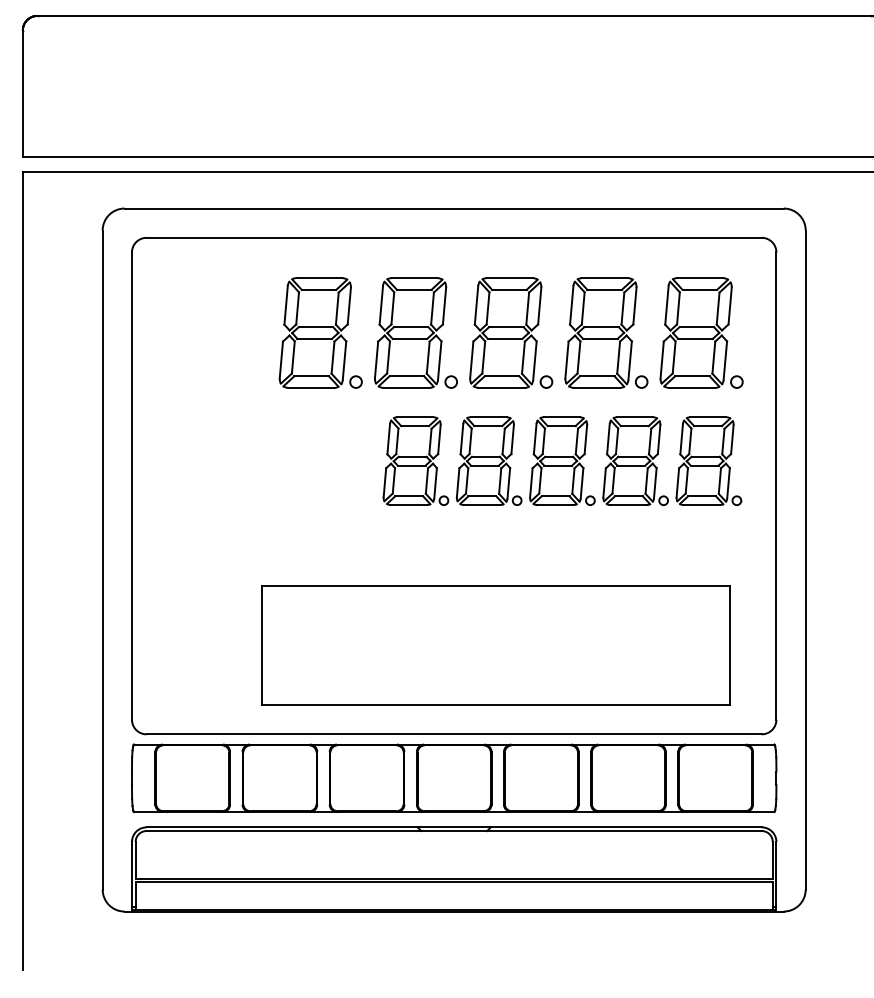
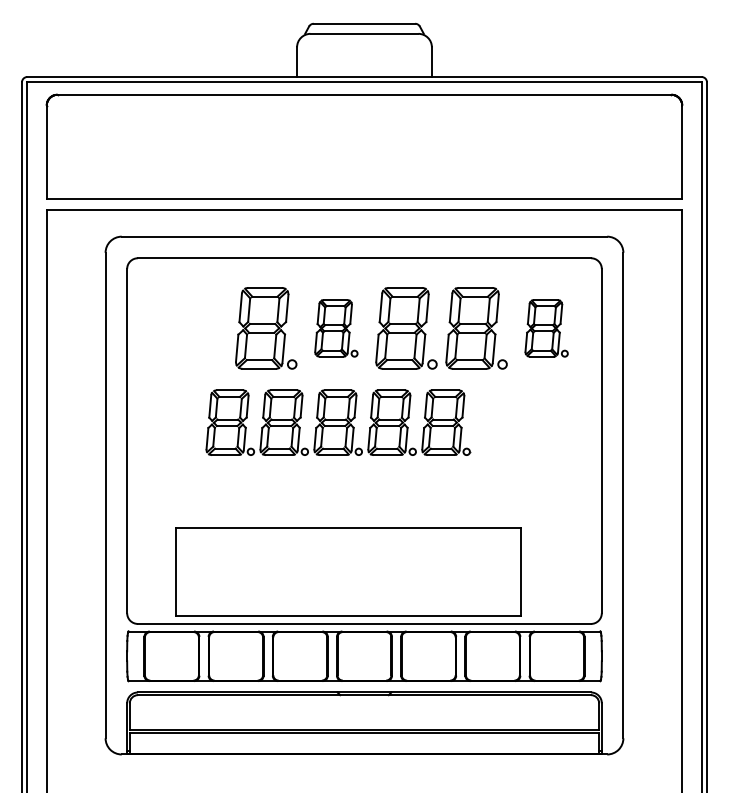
part: (416, 333) -> (336, 328), size x0.7
part: (701, 333) -> (546, 328), size x0.7
part: (562, 460) -> (338, 422), moved
part: (496, 644) -> (348, 571), moved

